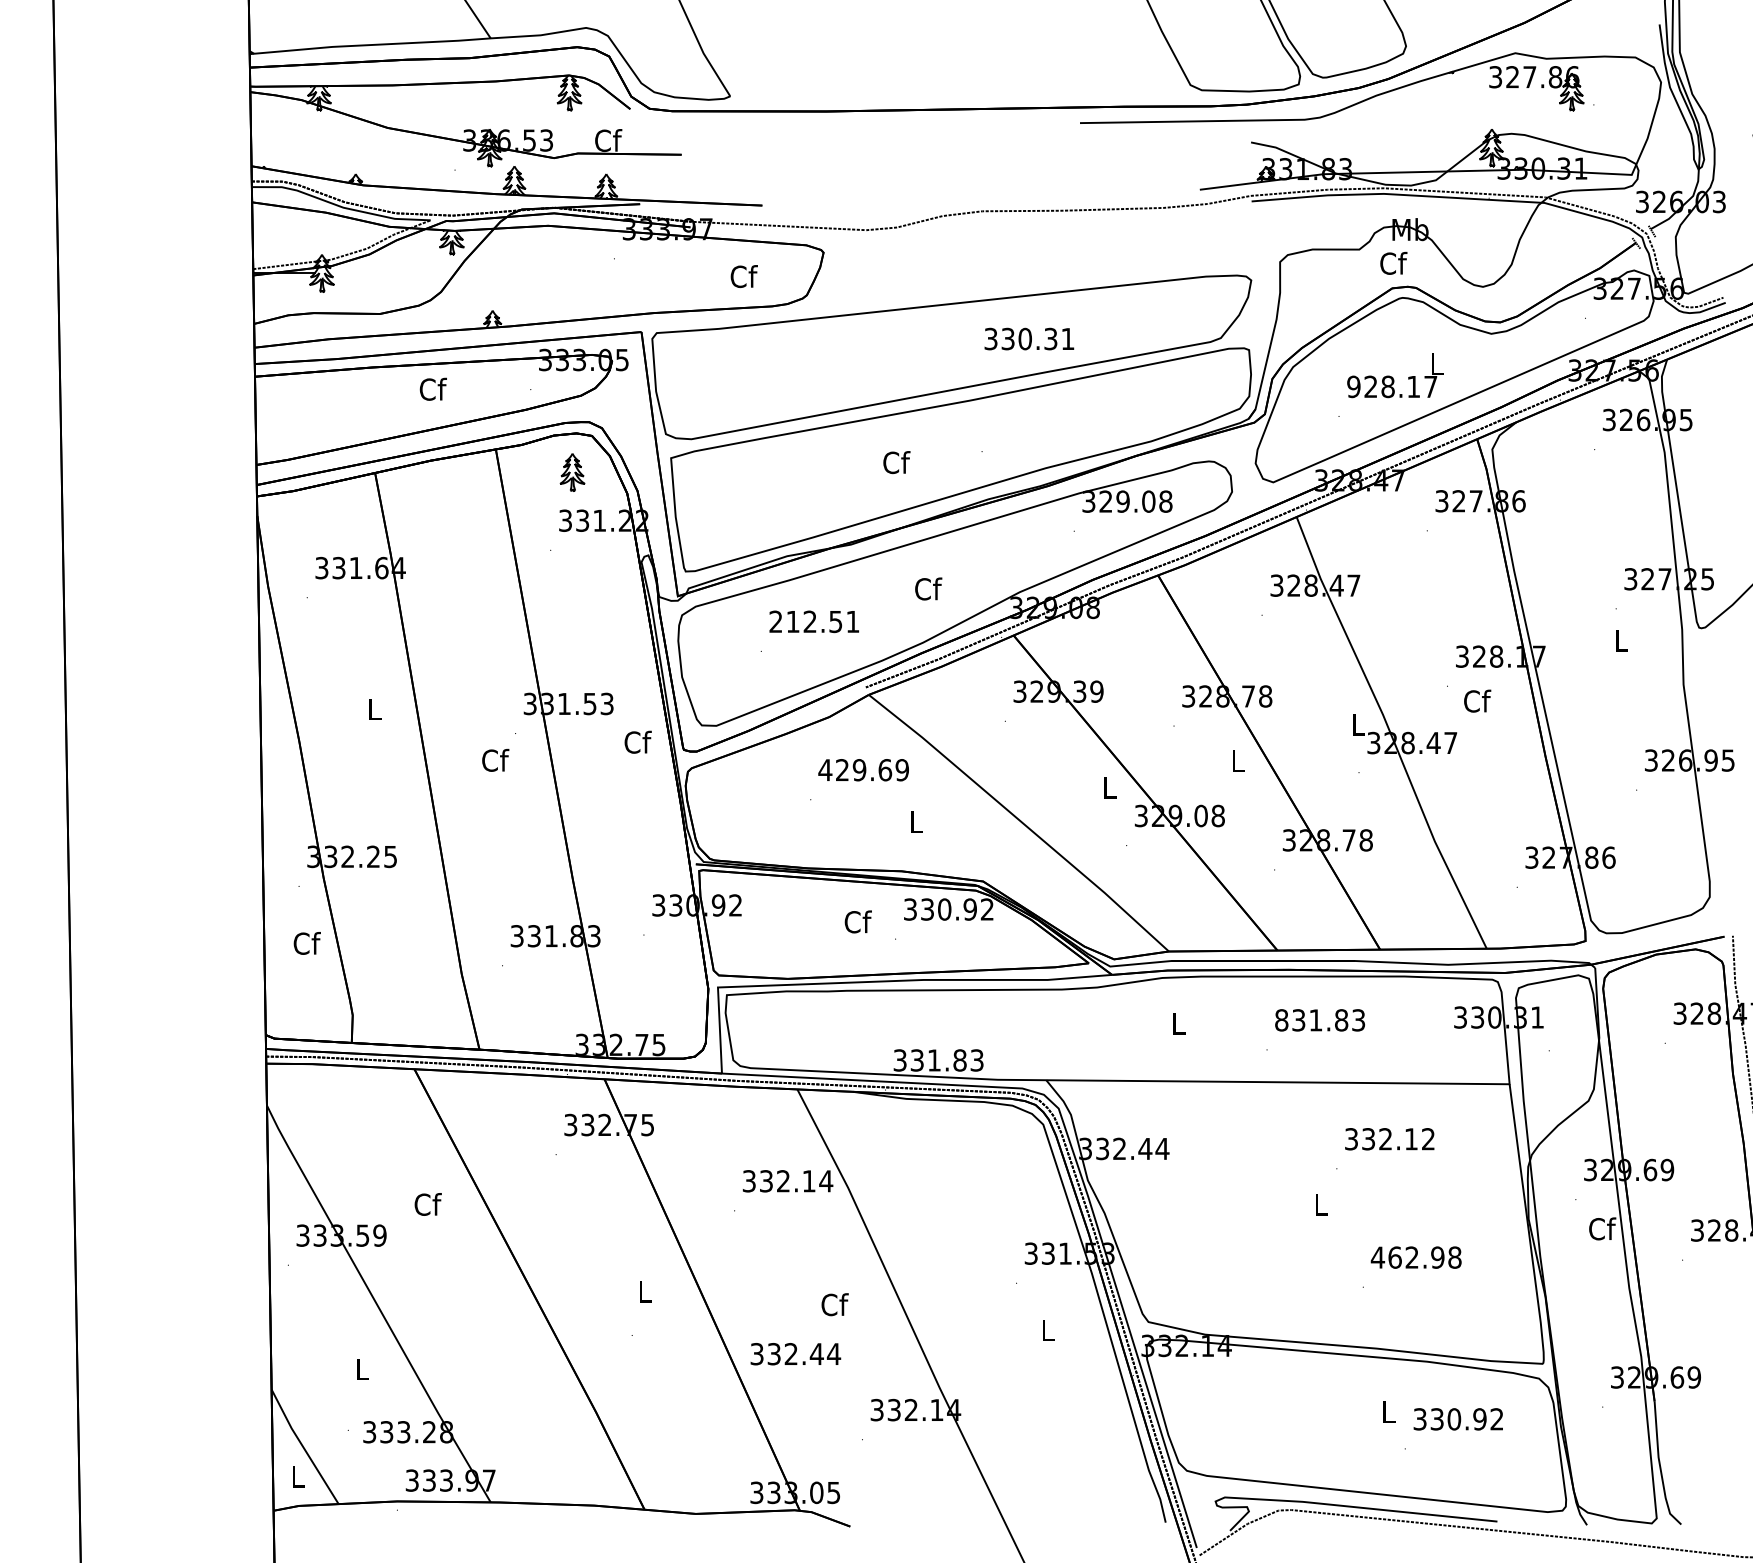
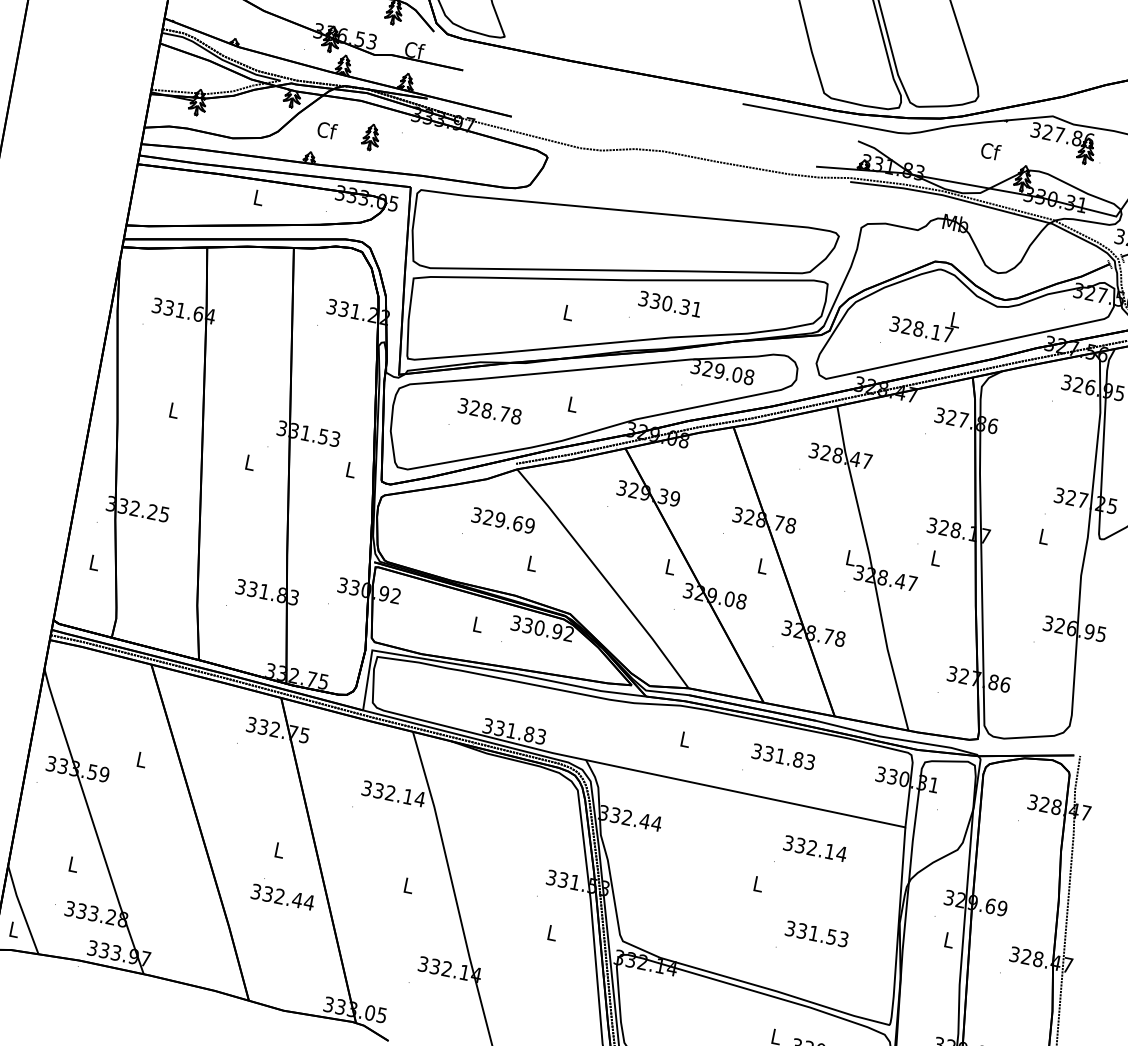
text: (1393, 262) -> (990, 150), moved
text: (743, 276) -> (326, 130), moved
text: (1029, 338) -> (670, 303), moved
text: (1353, 386) -> (894, 323), 928.17 -> 328.17
text: (432, 388) -> (258, 197), Cf -> L
text: (896, 462) -> (568, 312), Cf -> L
part: (572, 472) -> (371, 137), moved
text: (928, 588) -> (573, 404), Cf -> L
text: (814, 621) -> (489, 411), 212.51 -> 328.78
text: (1477, 700) -> (936, 557), Cf -> L
text: (637, 741) -> (351, 469), Cf -> L
text: (495, 759) -> (250, 462), Cf -> L
text: (825, 770) -> (476, 515), 429.69 -> 329.69
text: (857, 921) -> (477, 624), Cf -> L
text: (306, 943) -> (94, 562), Cf -> L
text: (1281, 1020) -> (756, 751), 831.83 -> 331.83
text: (1428, 1139) -> (841, 854), 332.12 -> 332.14
text: (427, 1204) -> (141, 759), Cf -> L
text: (1602, 1228) -> (949, 939), Cf -> L
text: (1415, 1257) -> (816, 933), 462.98 -> 331.53
text: (834, 1304) -> (408, 885), Cf -> L
text: (795, 1354) -> (282, 897), moved

